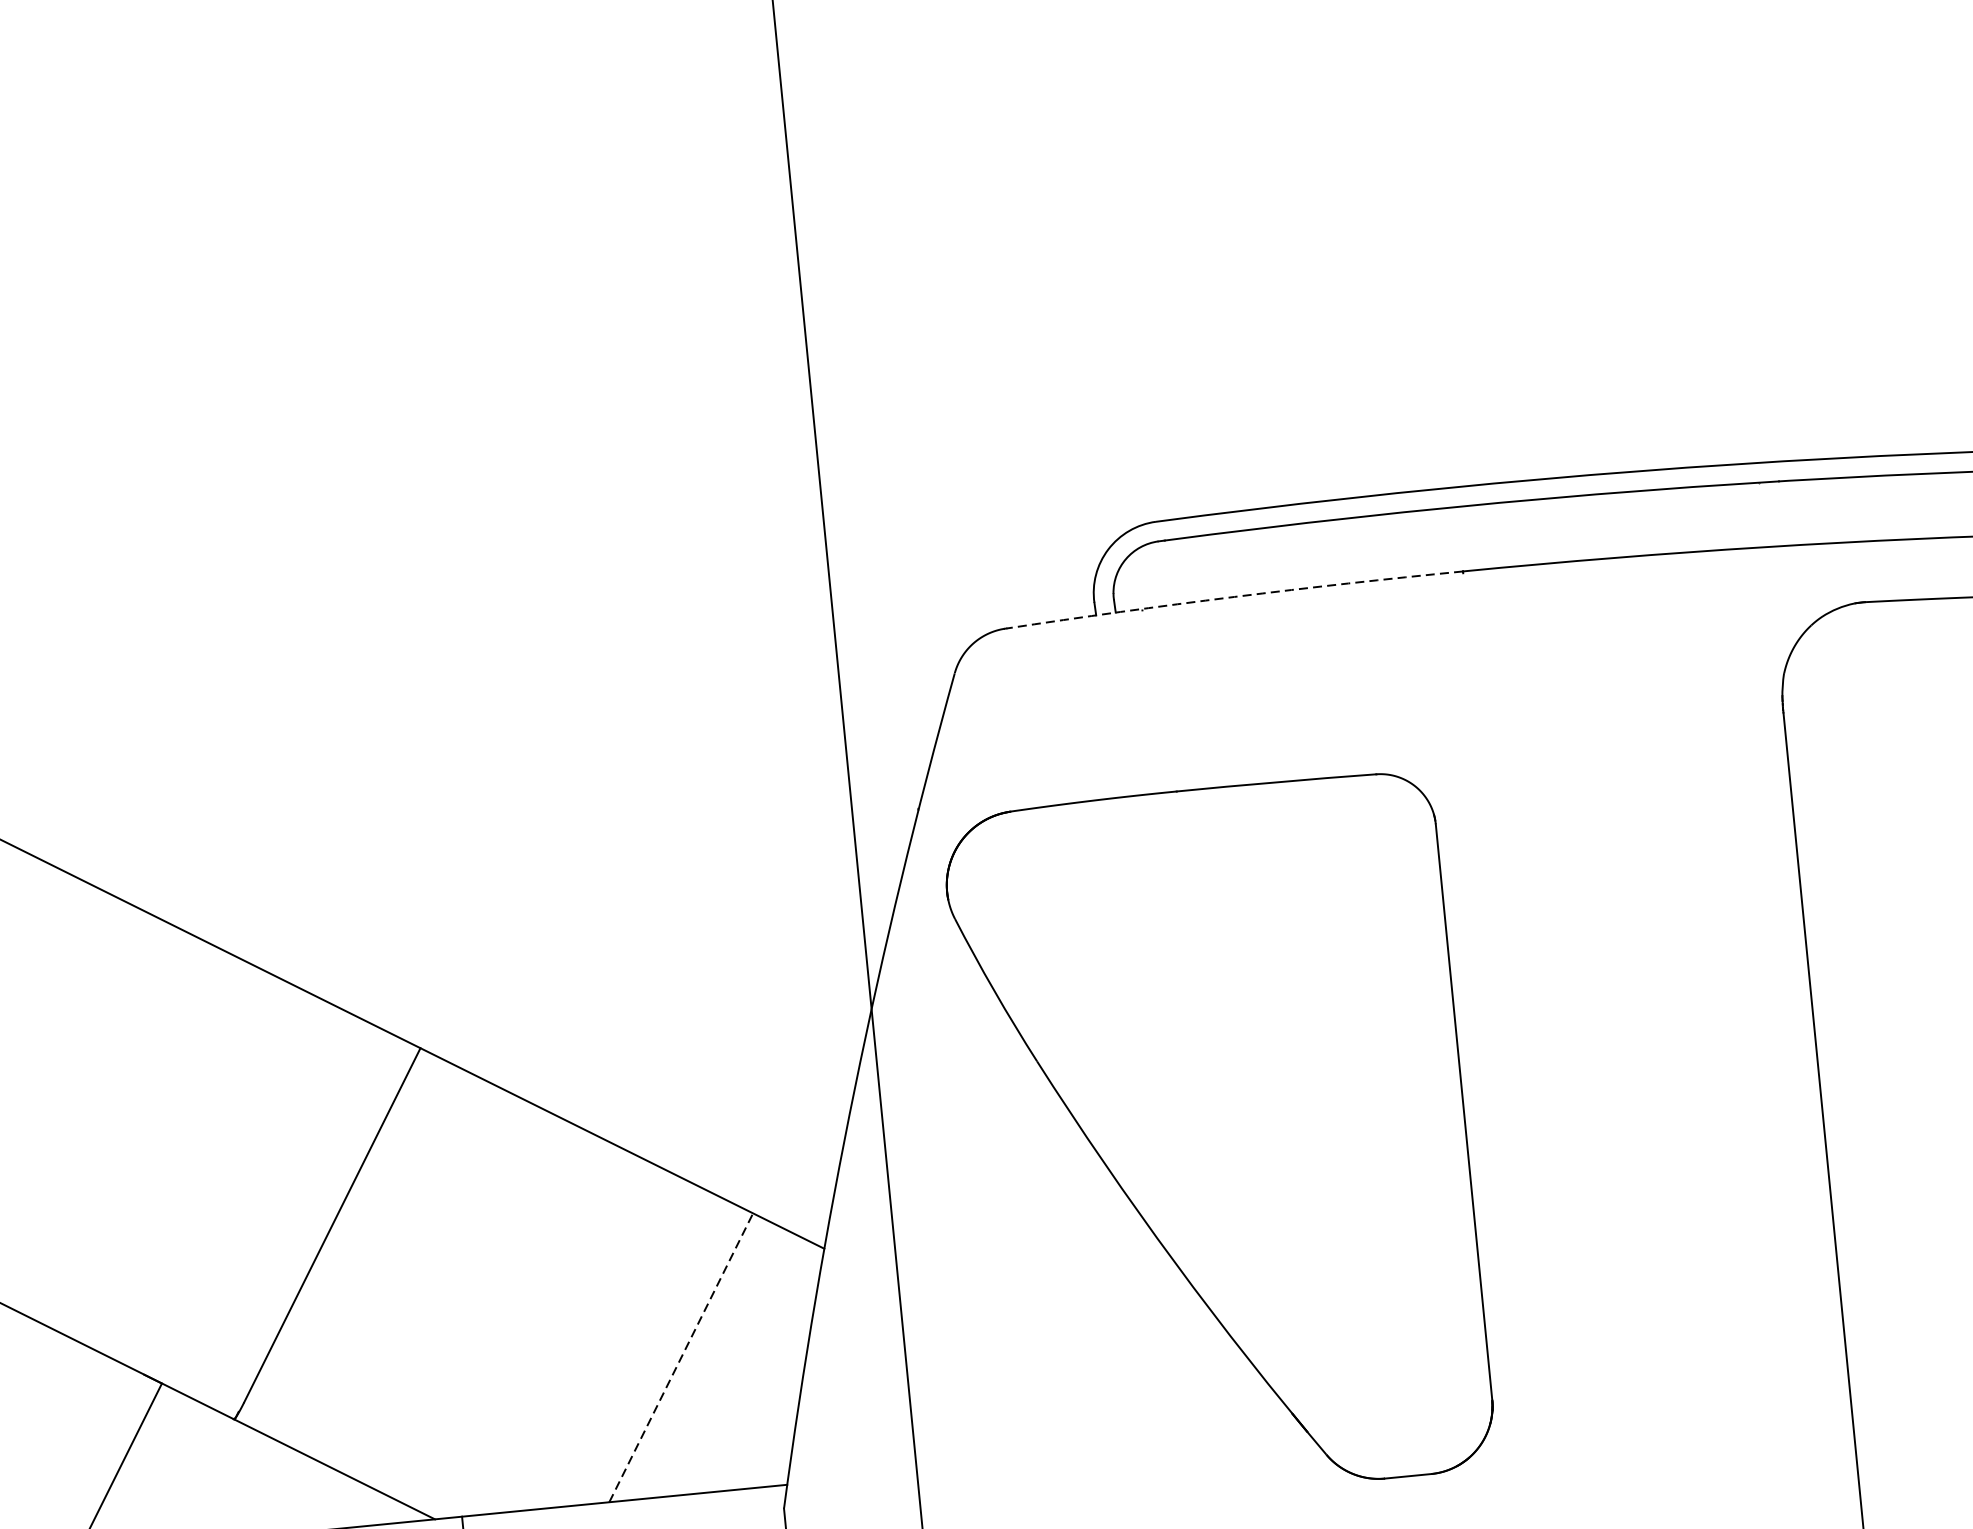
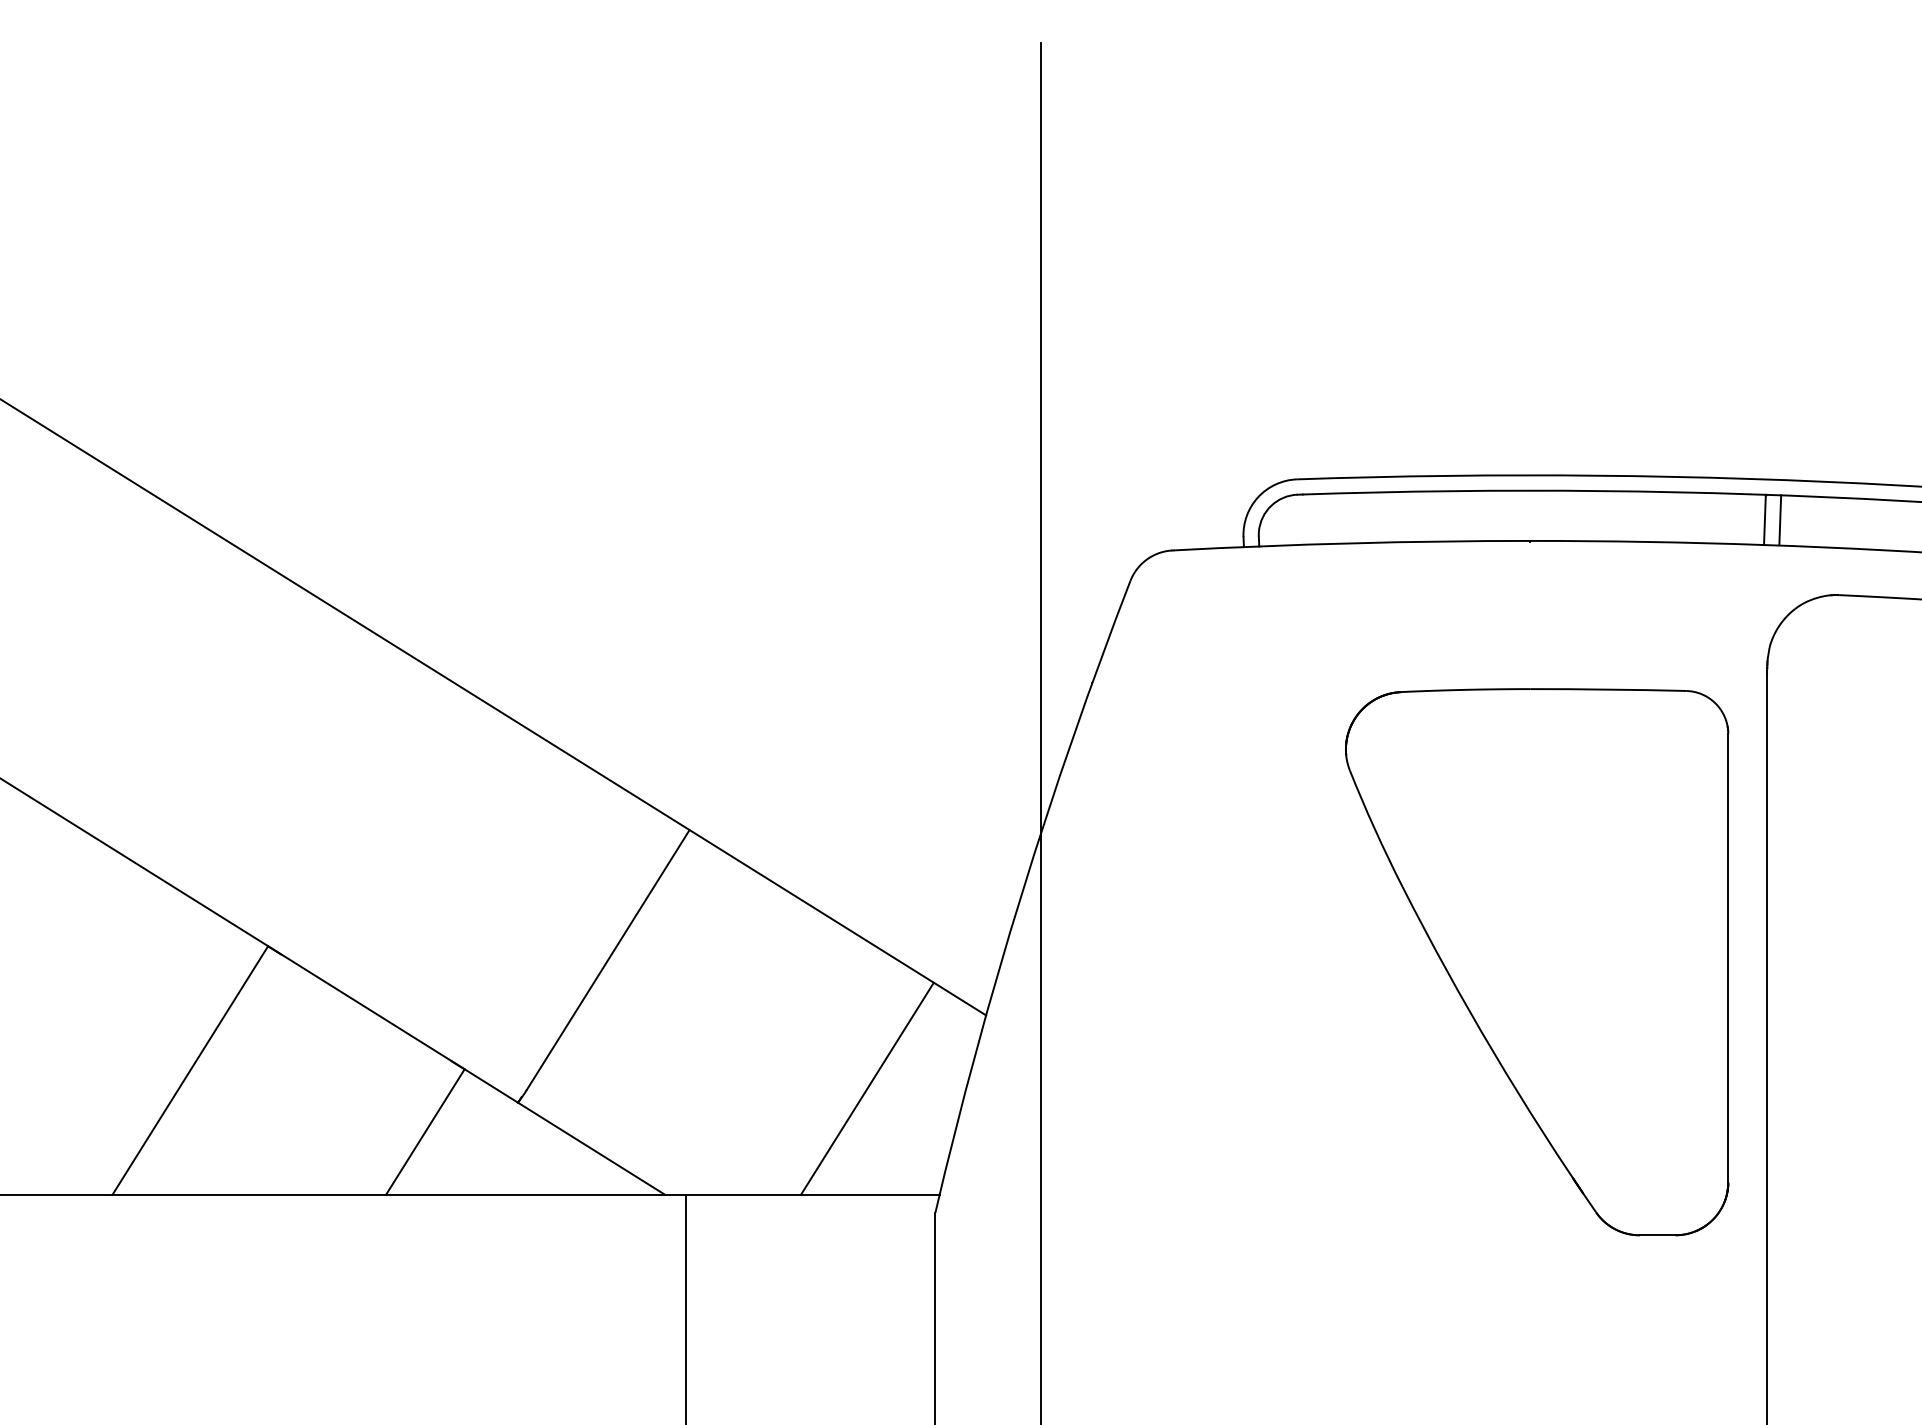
line: (1781, 513) -> (1780, 520), added
line: (1760, 514) -> (1764, 519), added
arc: (1233, 597) -> (1351, 543), dashed -> solid
part: (1219, 1141) -> (1537, 962), moved
line: (681, 1357) -> (867, 1088), dashed -> solid

